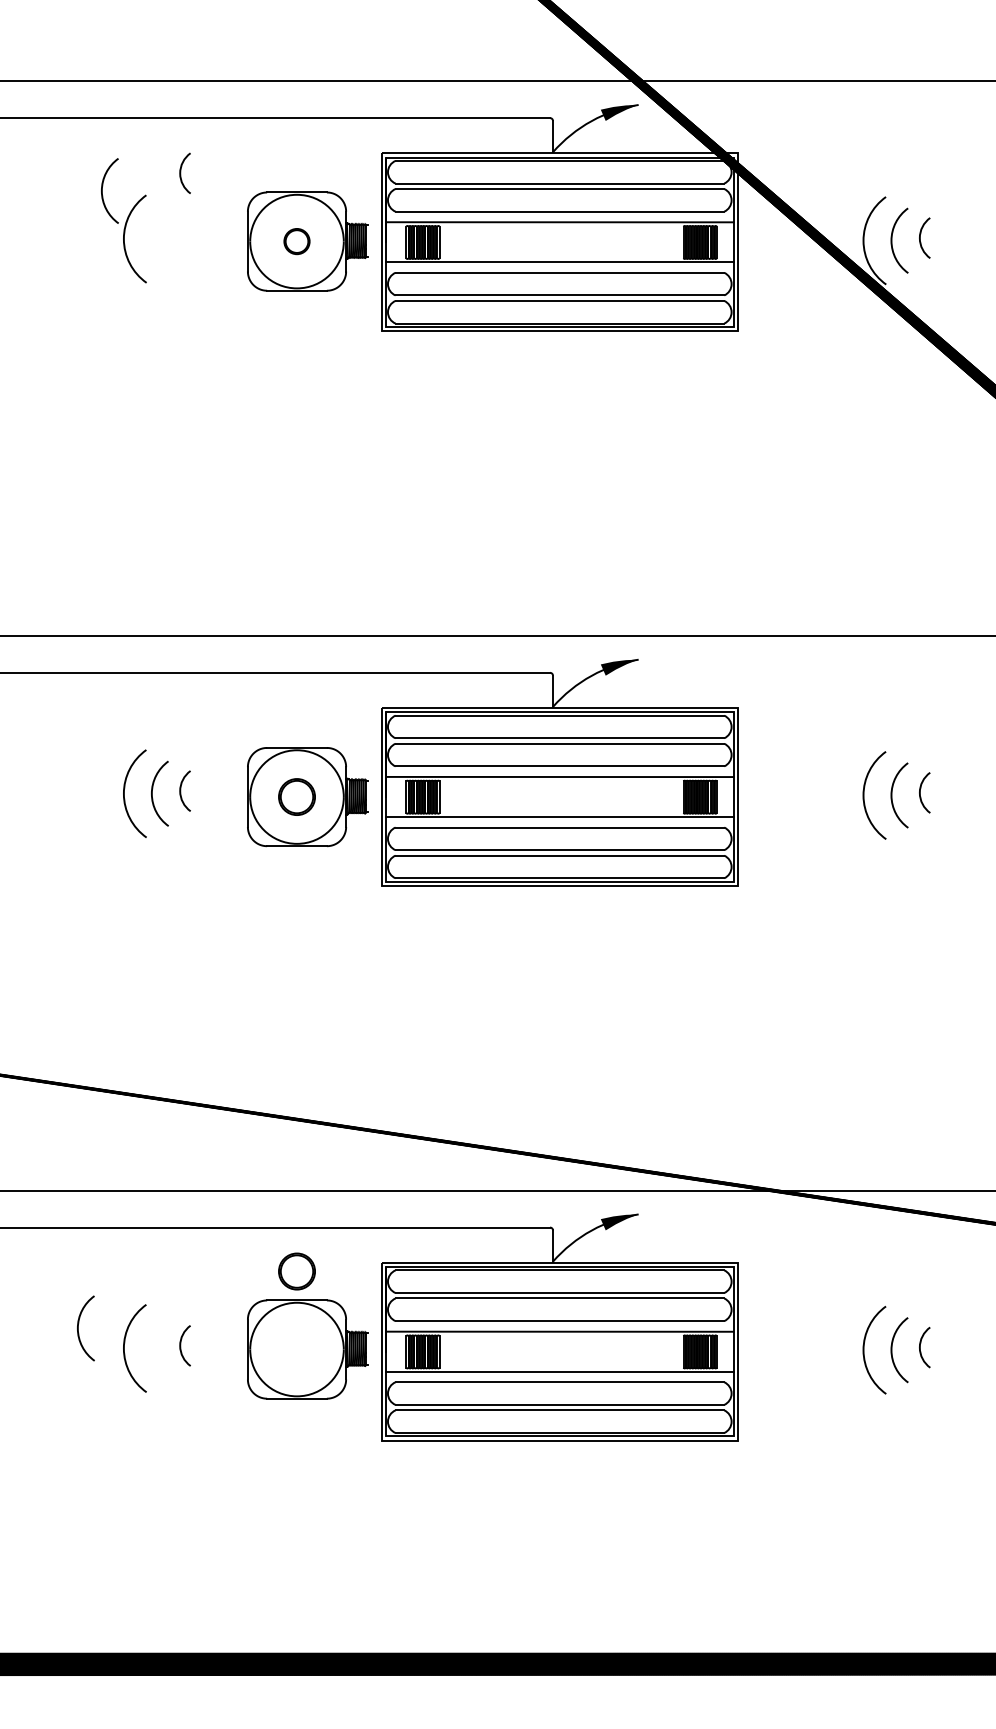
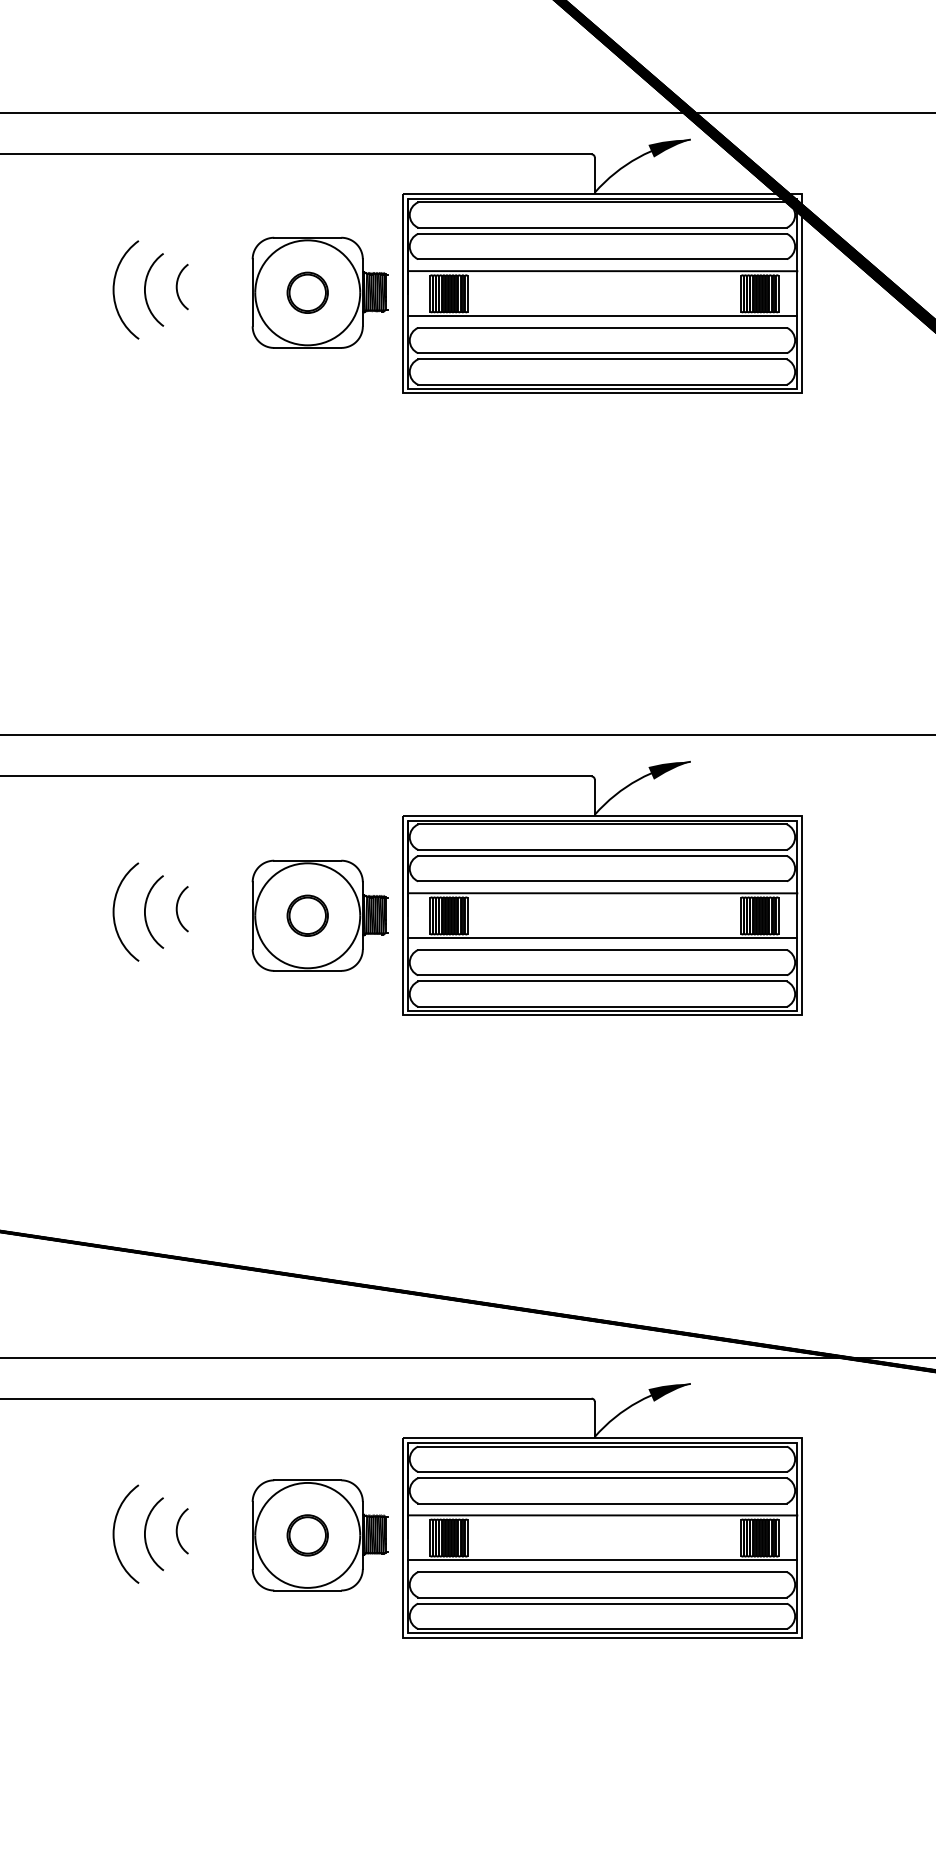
arc: (181, 172) -> (178, 286), moved
arc: (102, 190) -> (145, 289), moved
part: (296, 241) -> (307, 292), size x1.43
circle: (296, 1271) -> (307, 1535), moved
arc: (78, 1328) -> (145, 1534), moved

